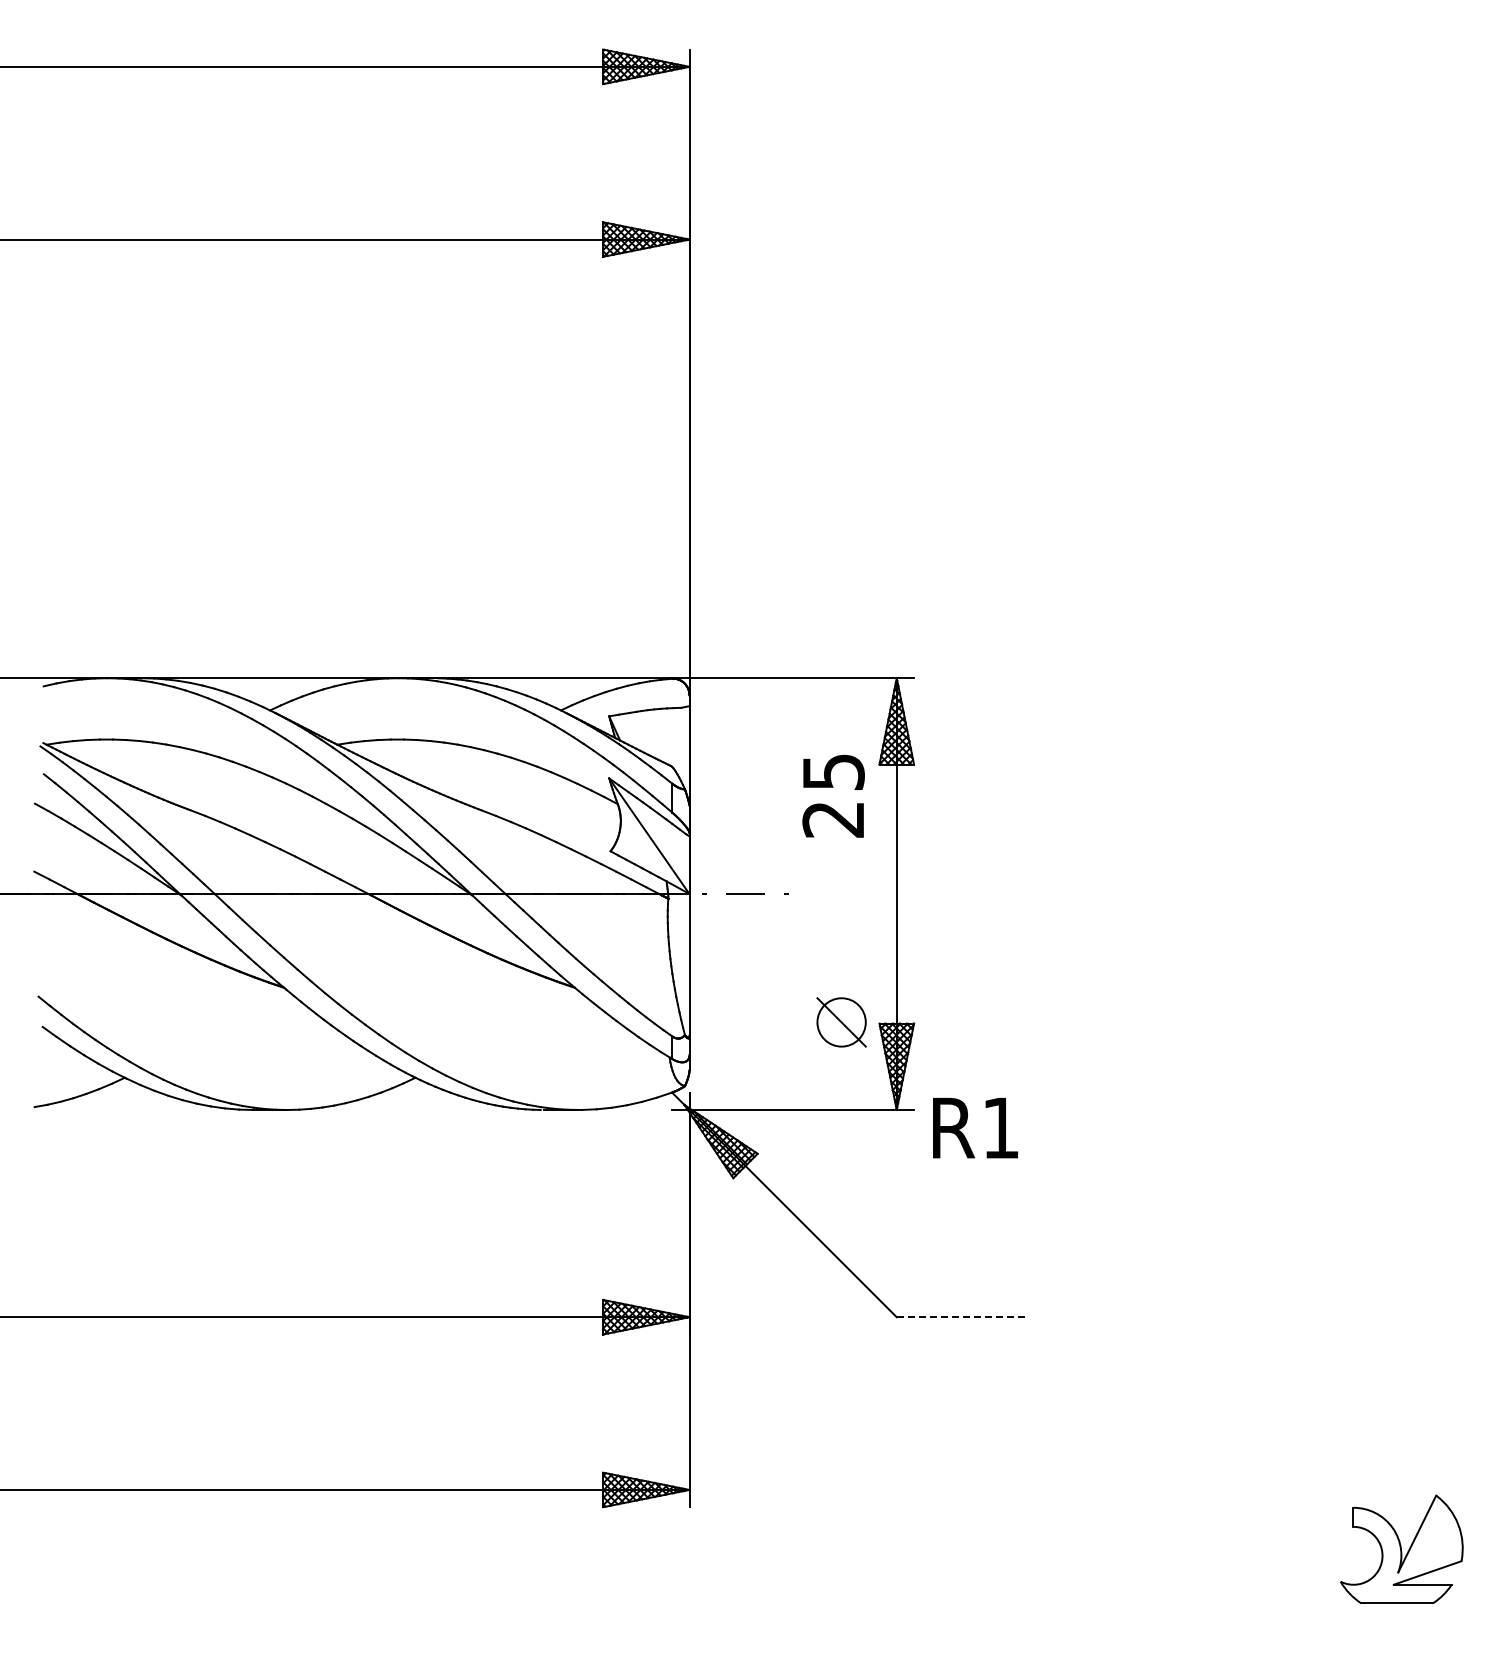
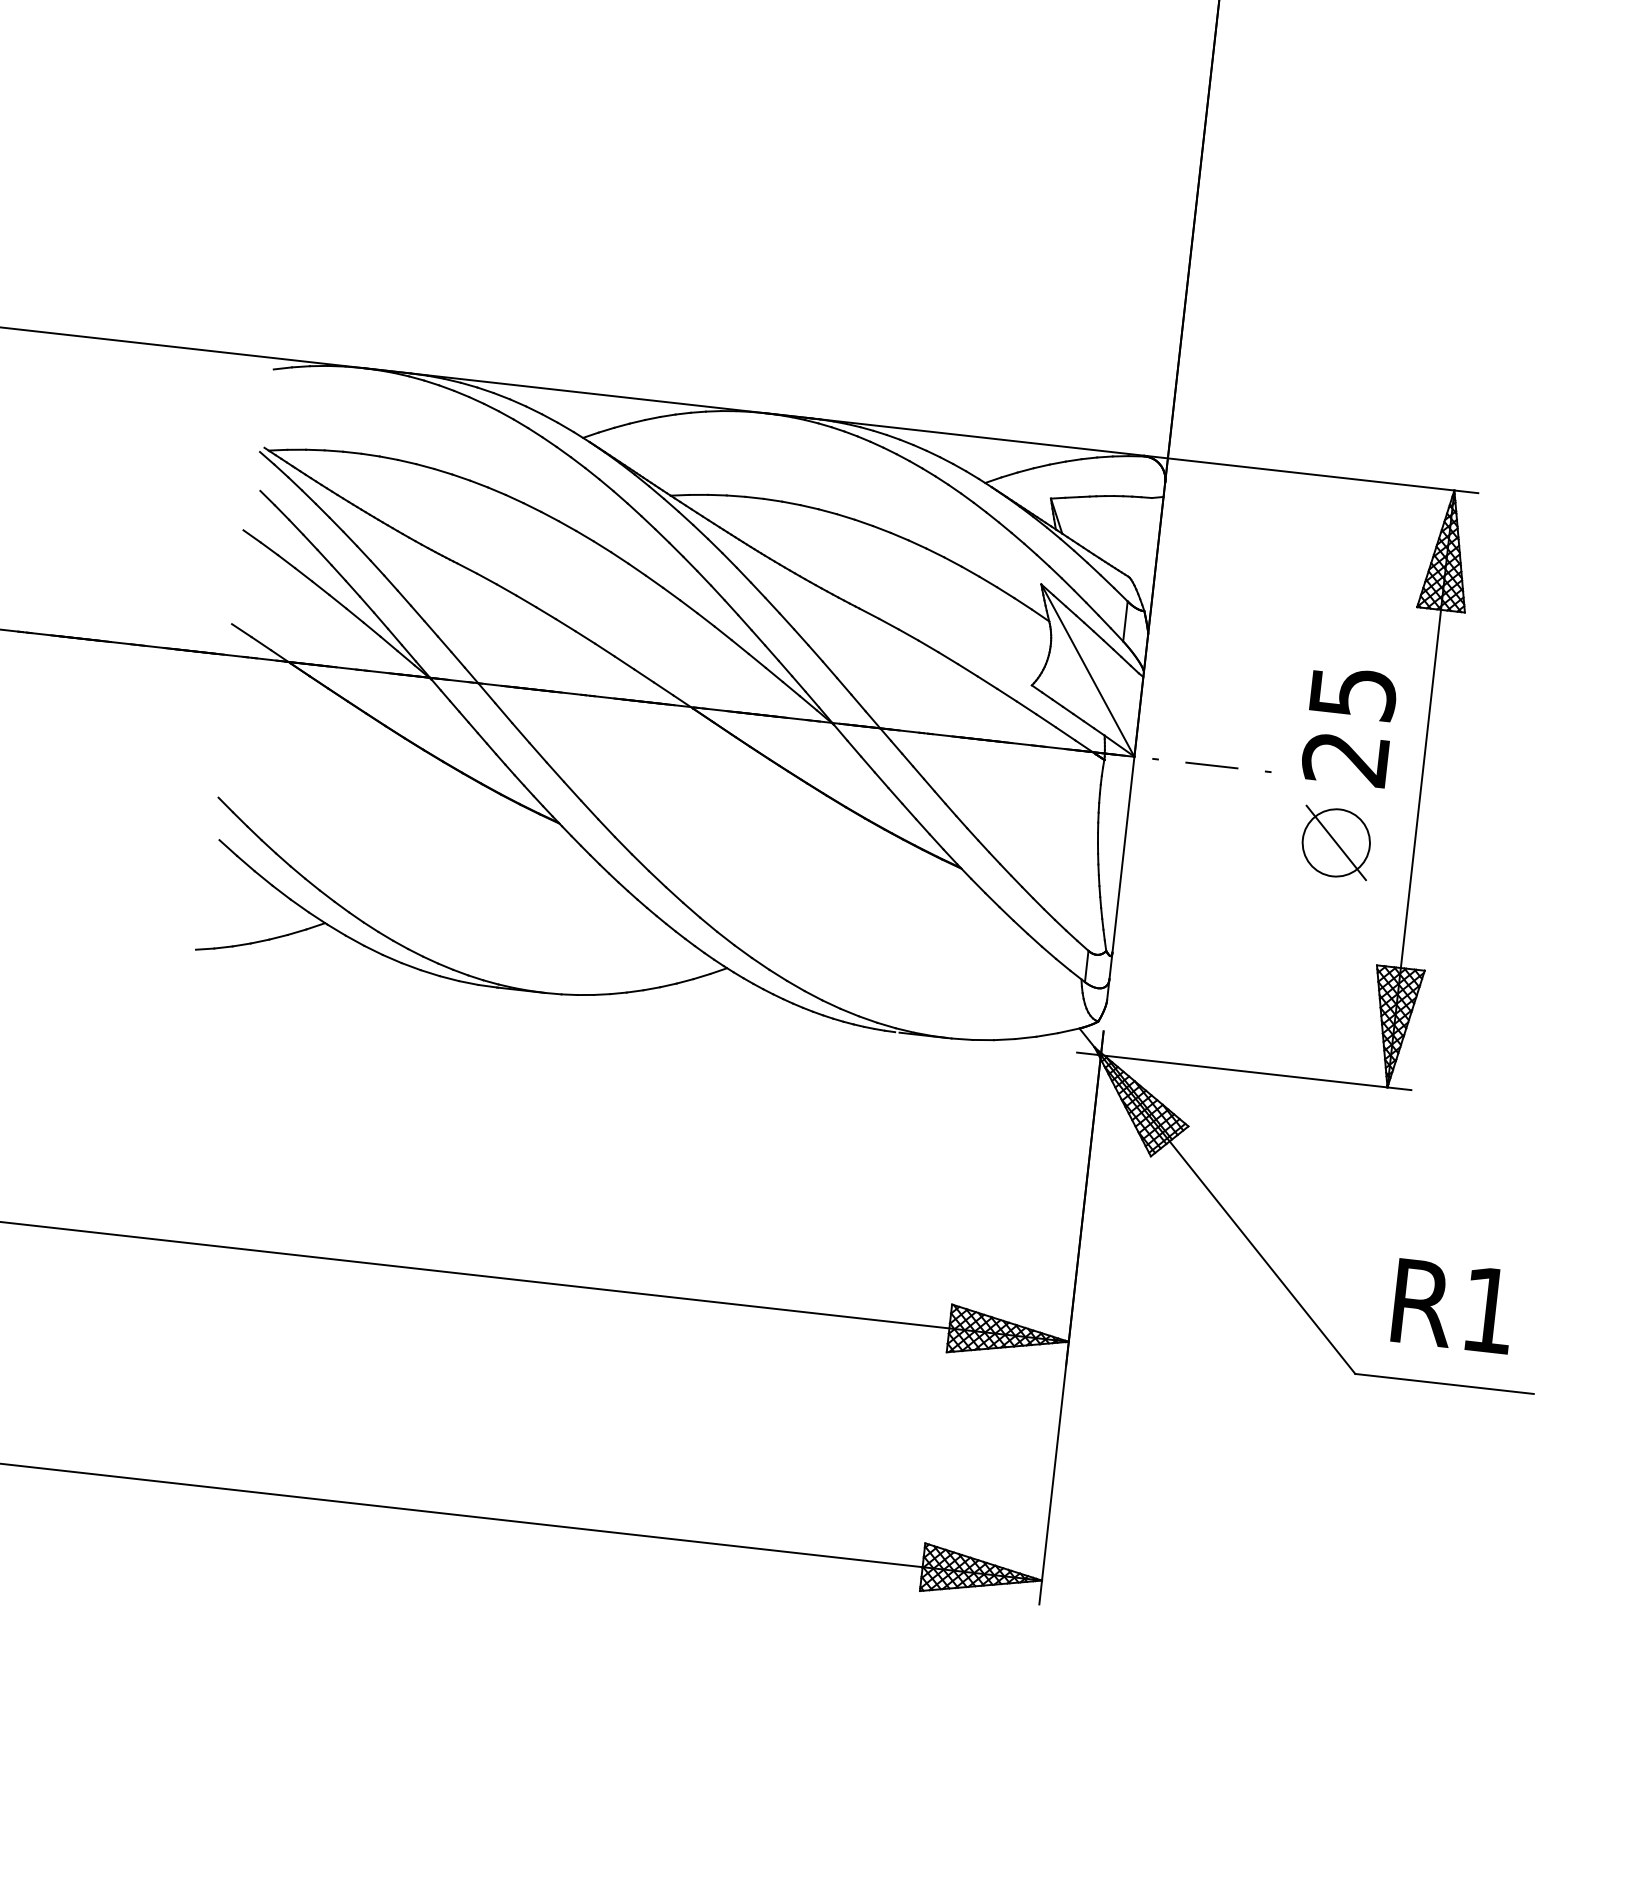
text: (833, 795) -> (1349, 725), moved
part: (841, 1022) -> (1336, 842), moved
text: (975, 1128) -> (1453, 1306), moved
line: (961, 1317) -> (1444, 1384), dashed -> solid

